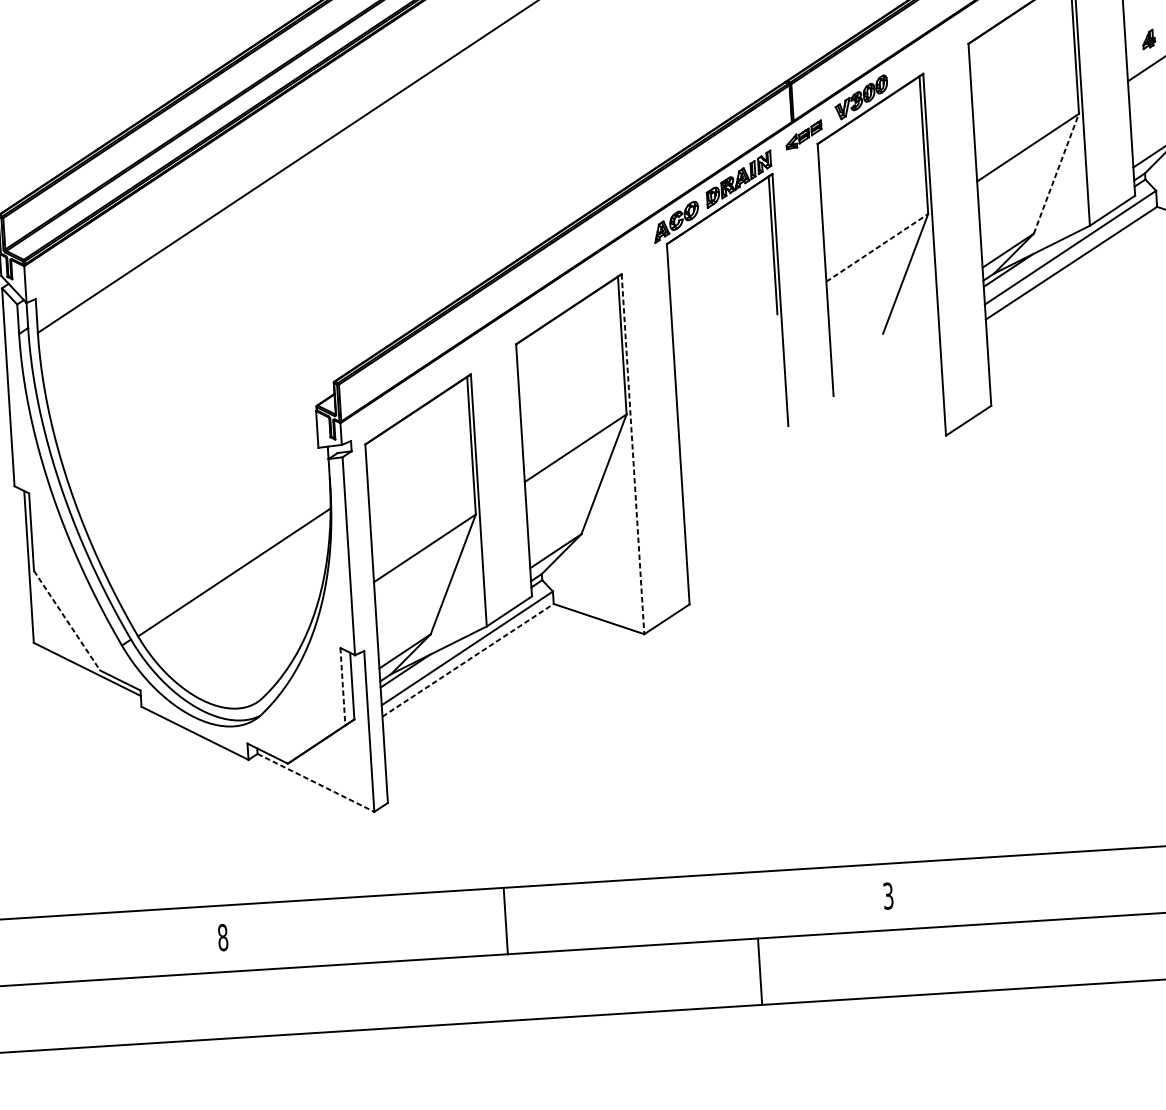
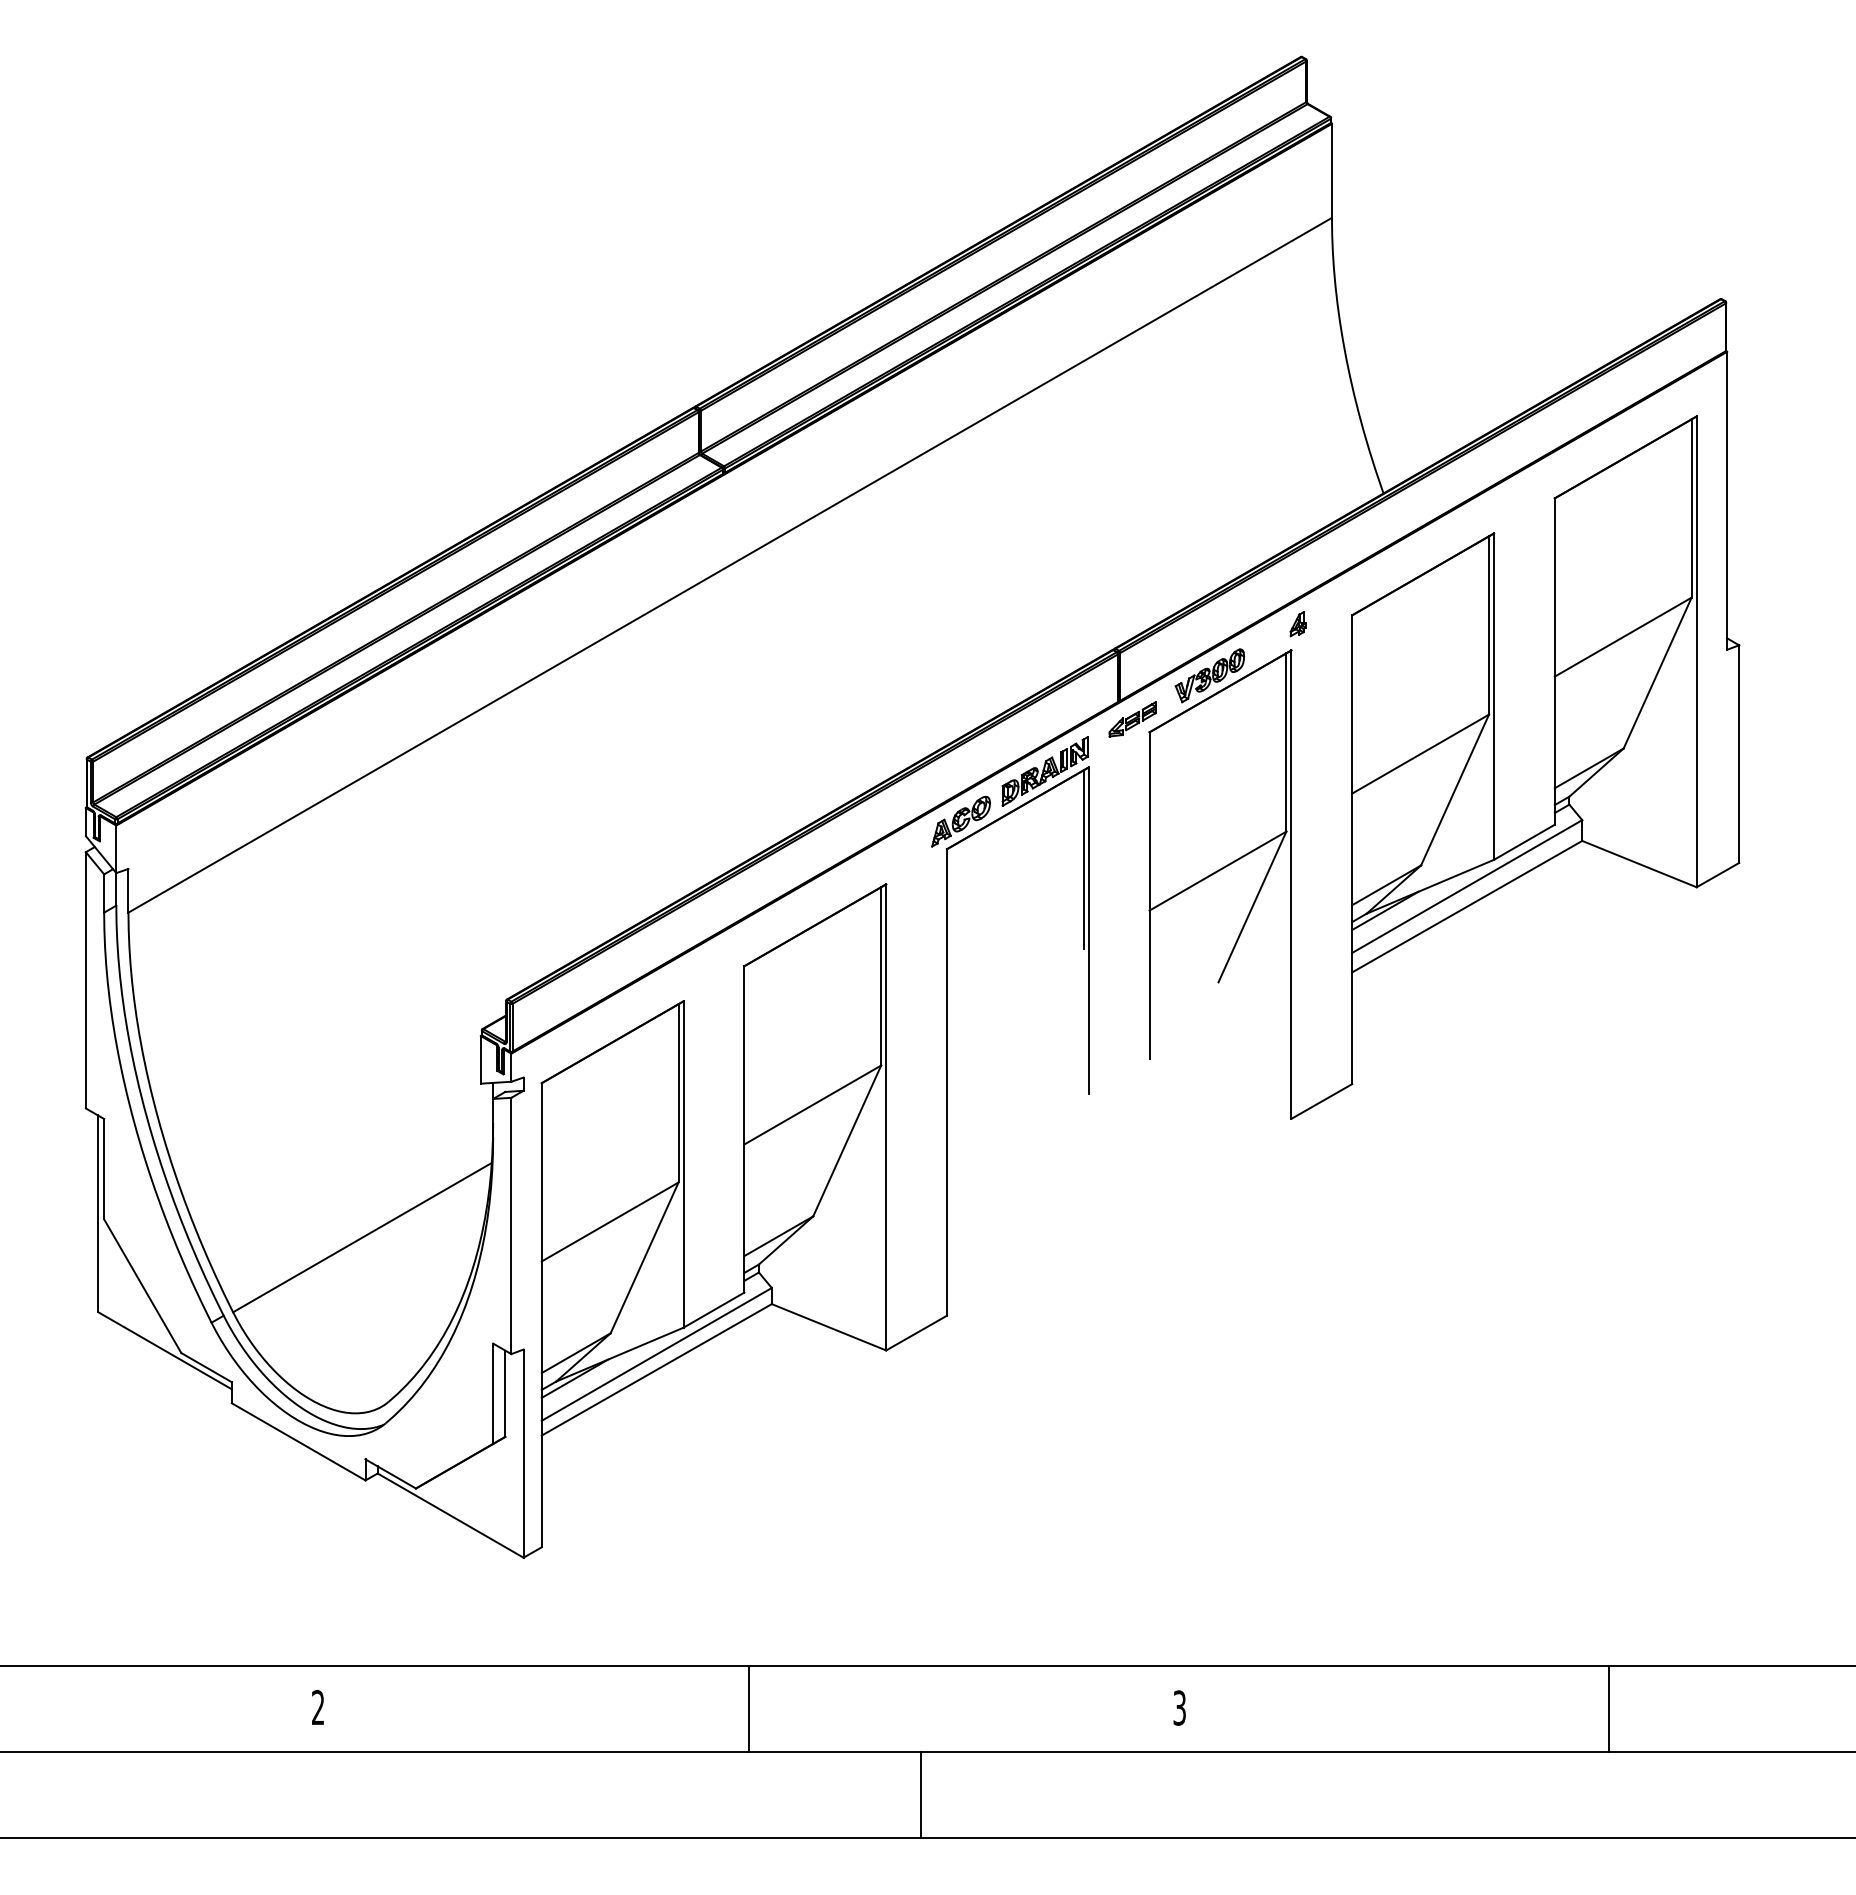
part: (1148, 39) -> (1297, 624), moved
line: (1056, 174) -> (1455, 790), dashed -> solid
line: (877, 248) -> (1218, 871), dashed -> solid
line: (633, 454) -> (886, 1117), dashed -> solid
line: (67, 620) -> (143, 1286), dashed -> solid
line: (468, 660) -> (657, 1369), dashed -> solid
line: (343, 687) -> (493, 1394), dashed -> solid
line: (316, 782) -> (451, 1515), dashed -> solid
line: (506, 921) -> (749, 1709), moved
text: (222, 937) -> (317, 1707), 8 -> 2
line: (760, 971) -> (921, 1795), moved

